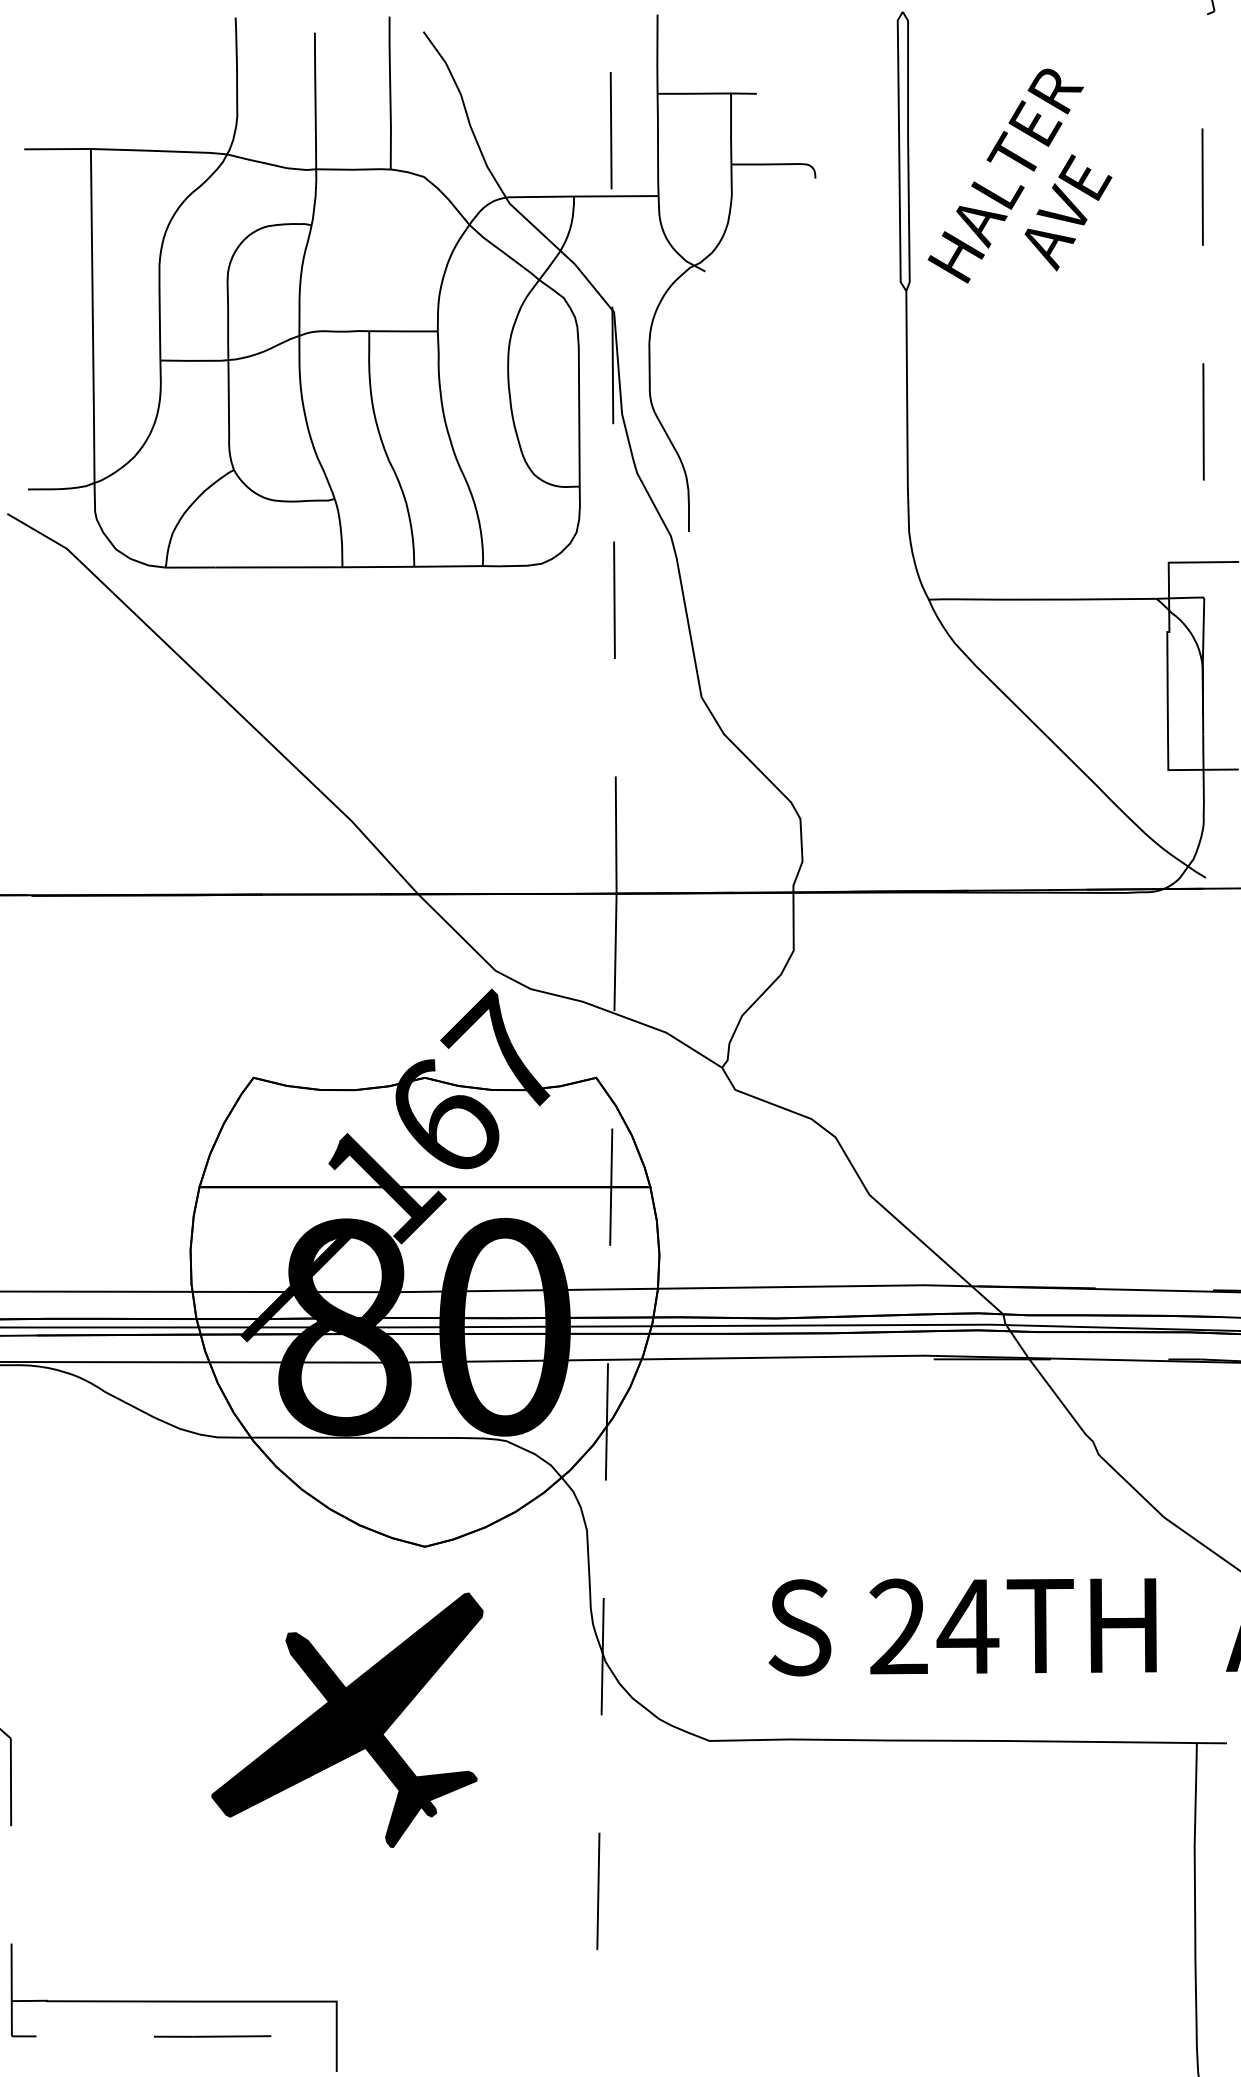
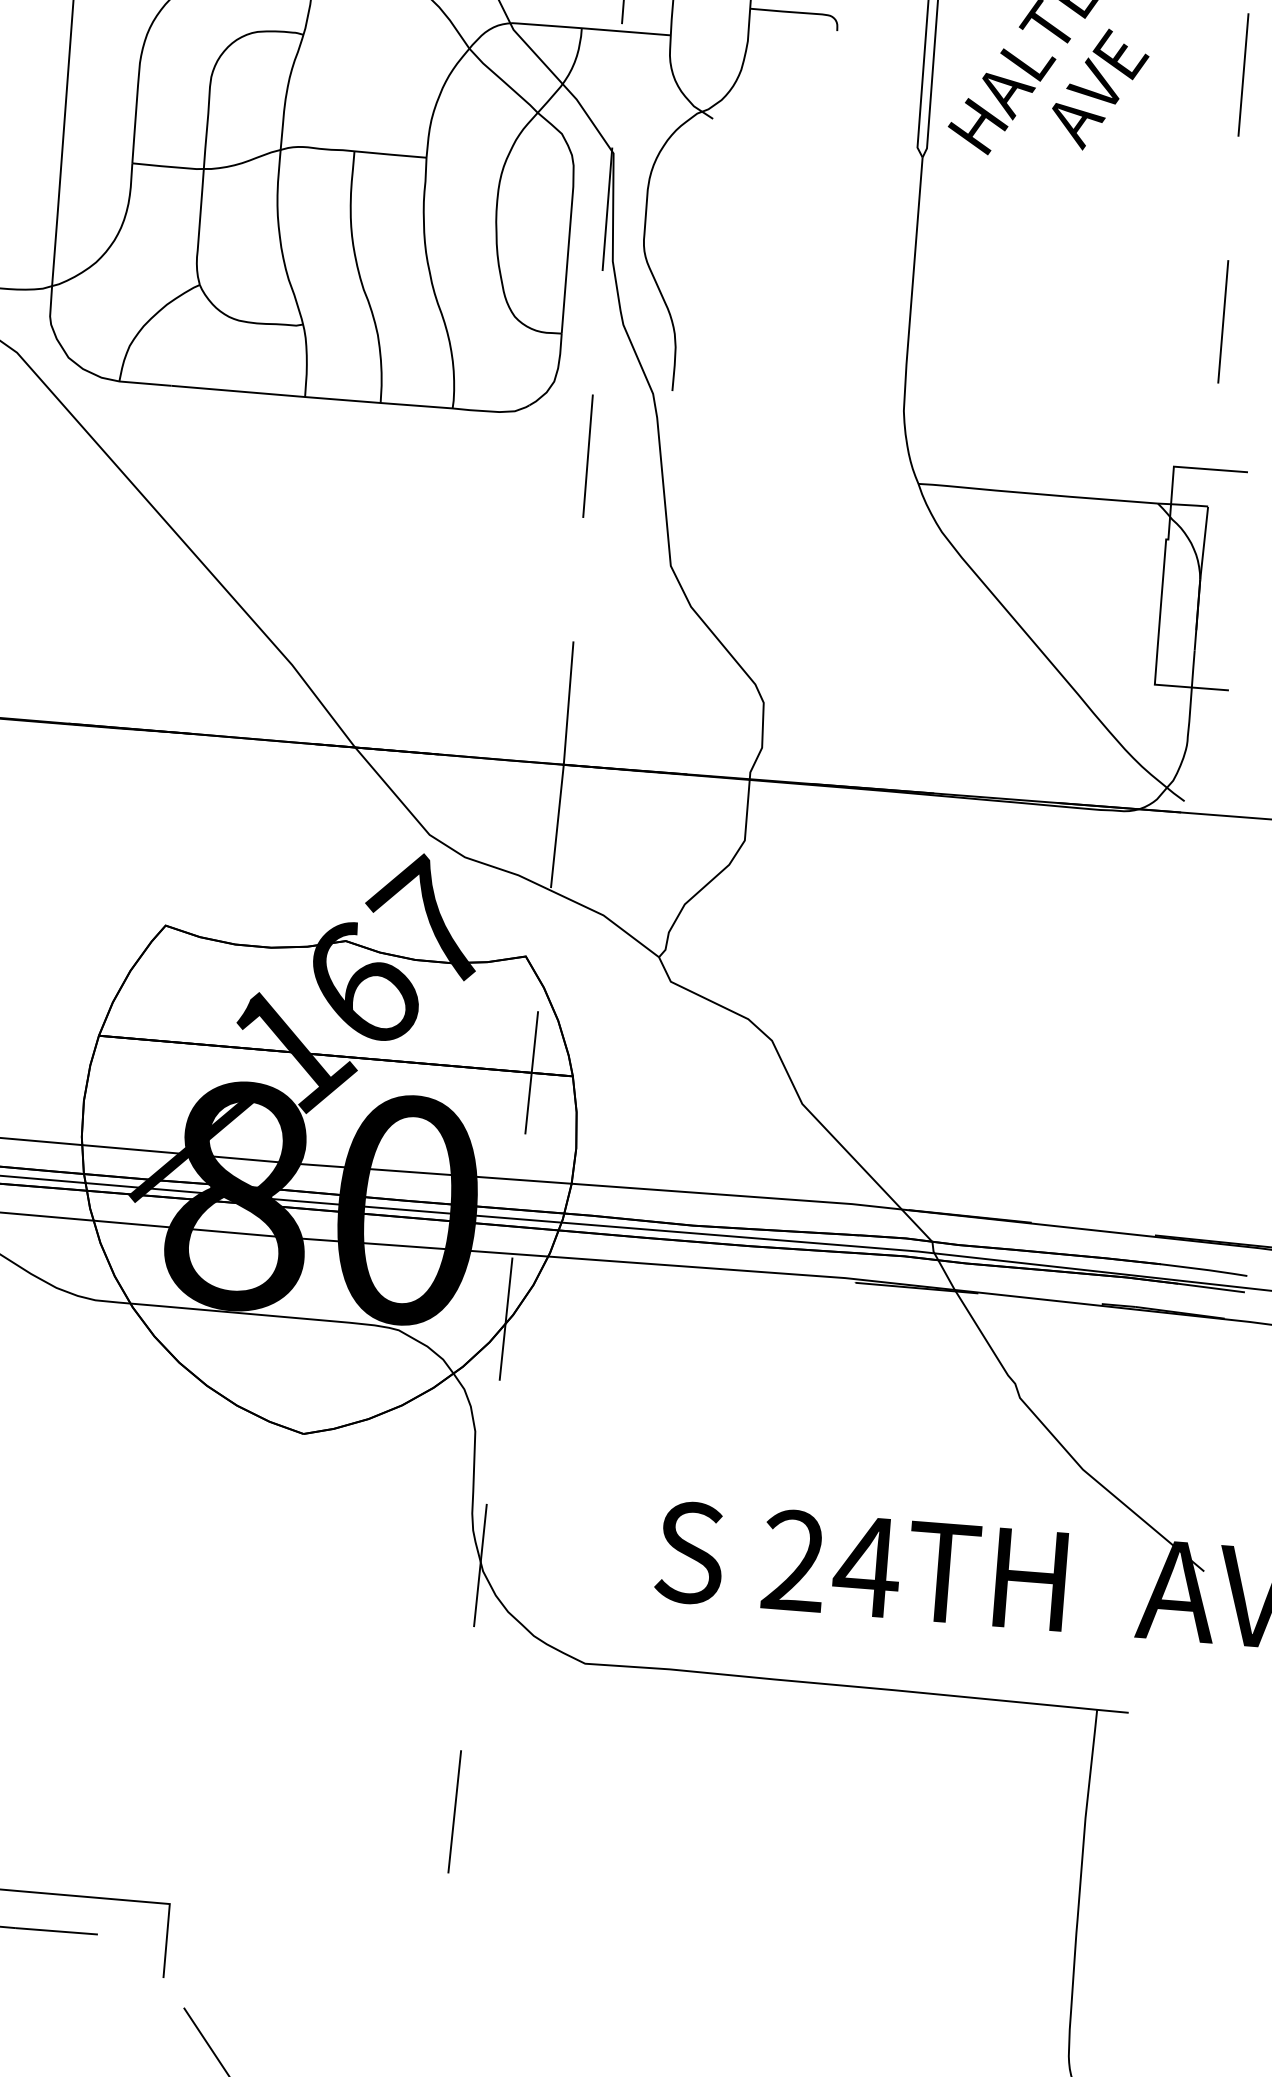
part: (347, 1719) -> (206, 1608), removed

